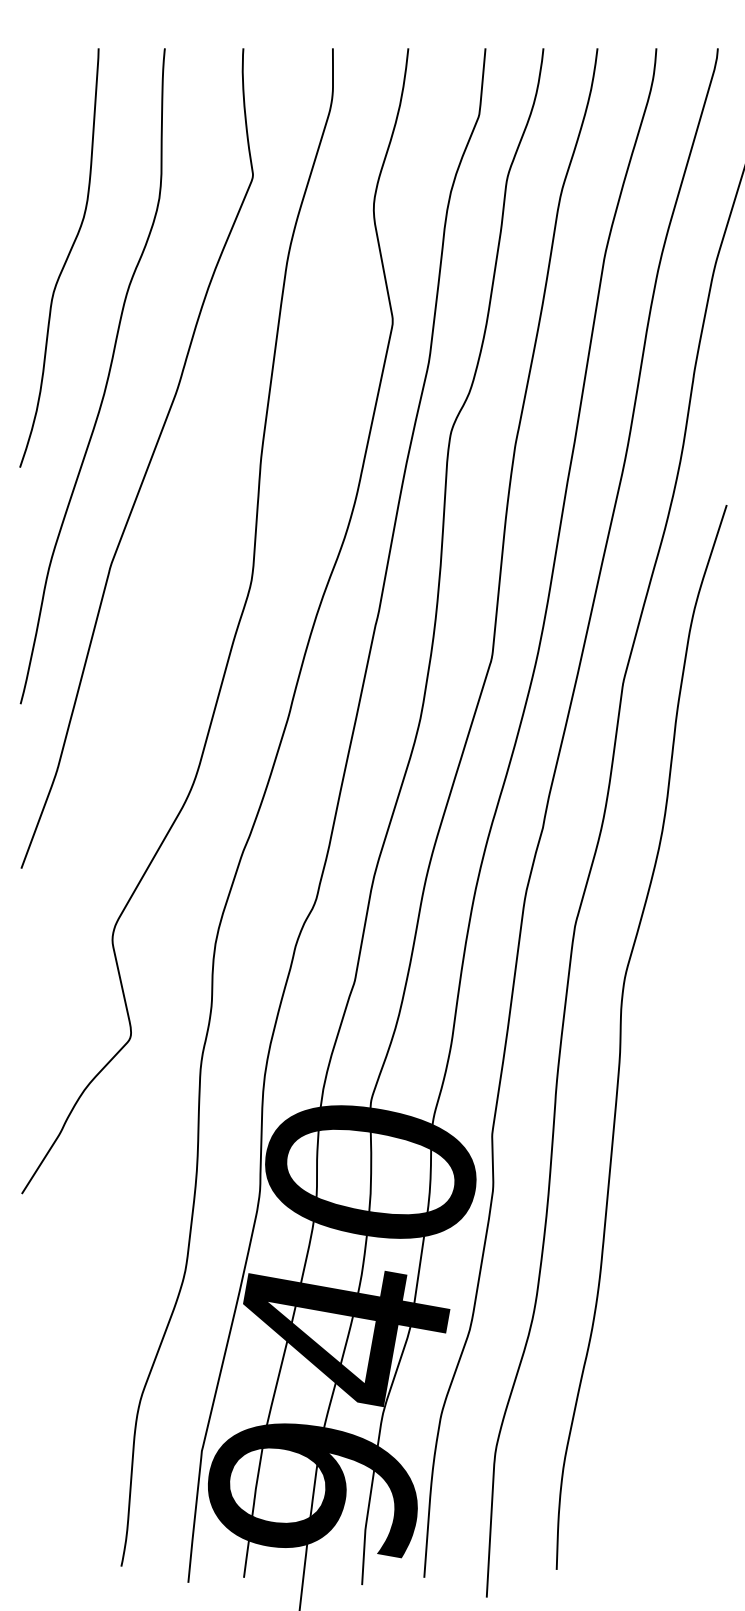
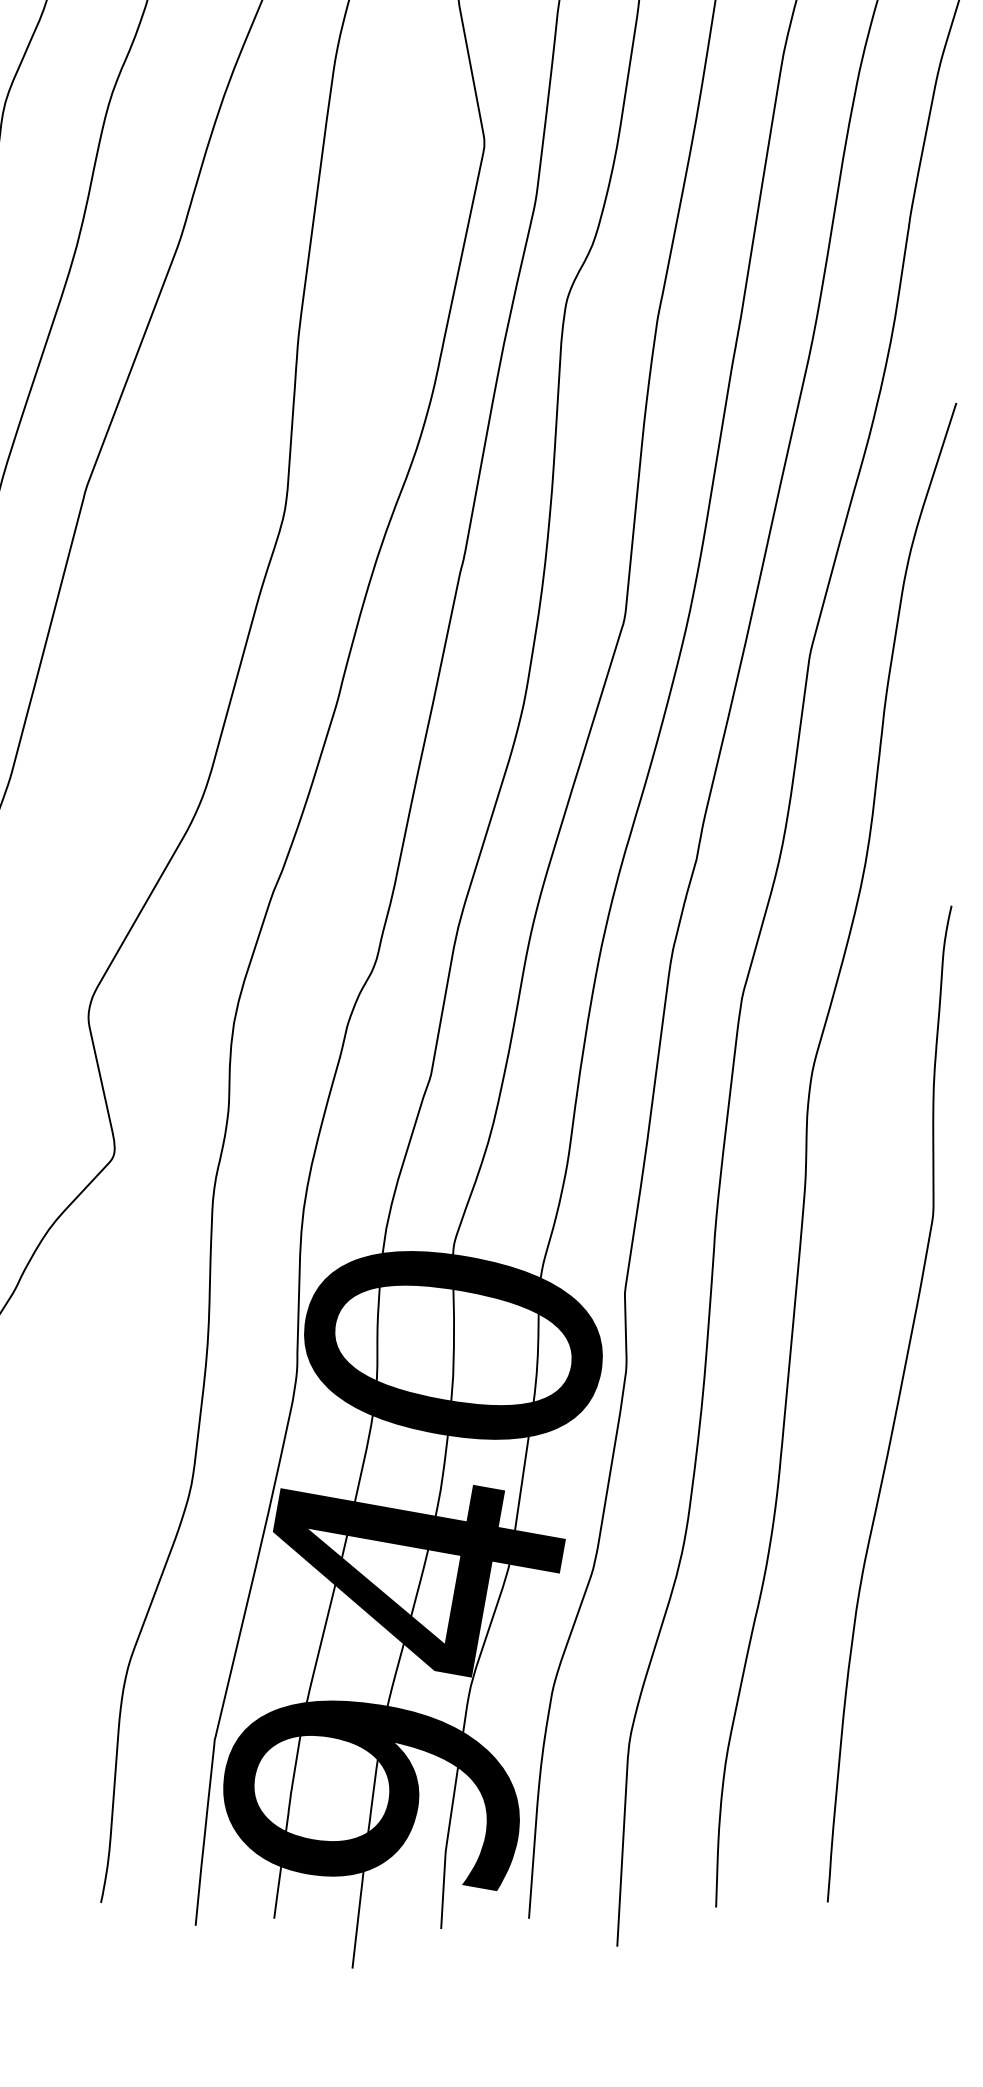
curve: (684, 1213) -> (896, 1403), added

